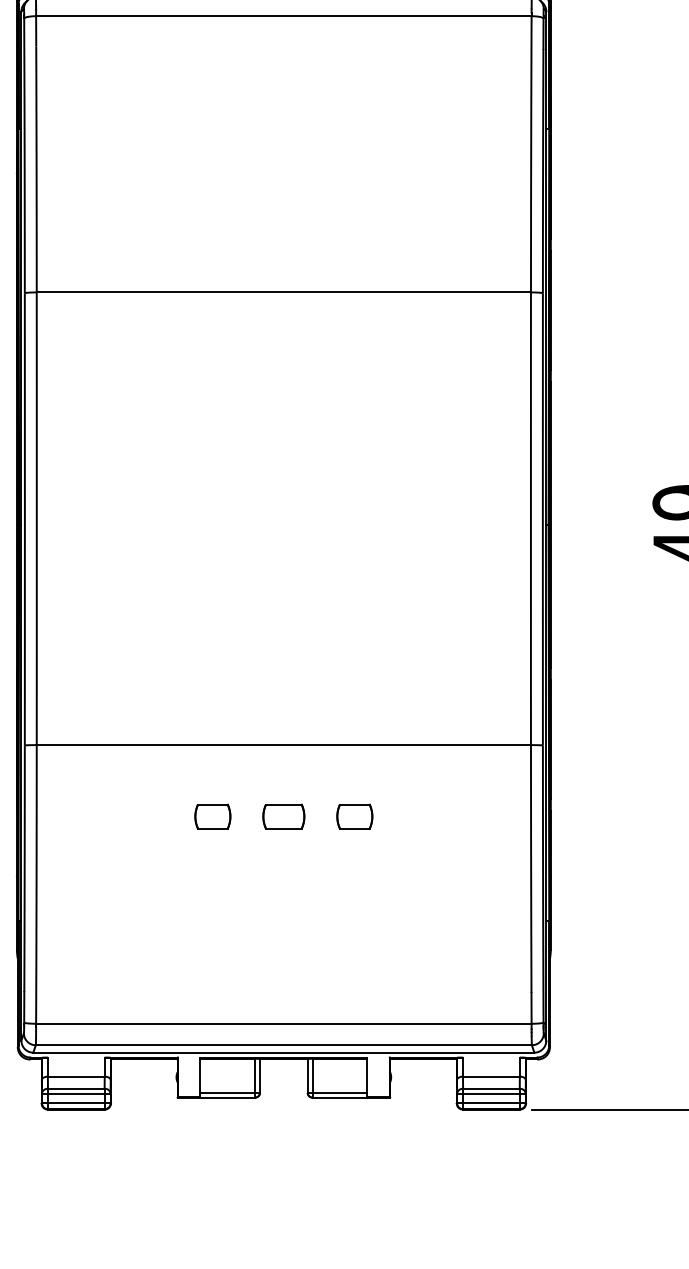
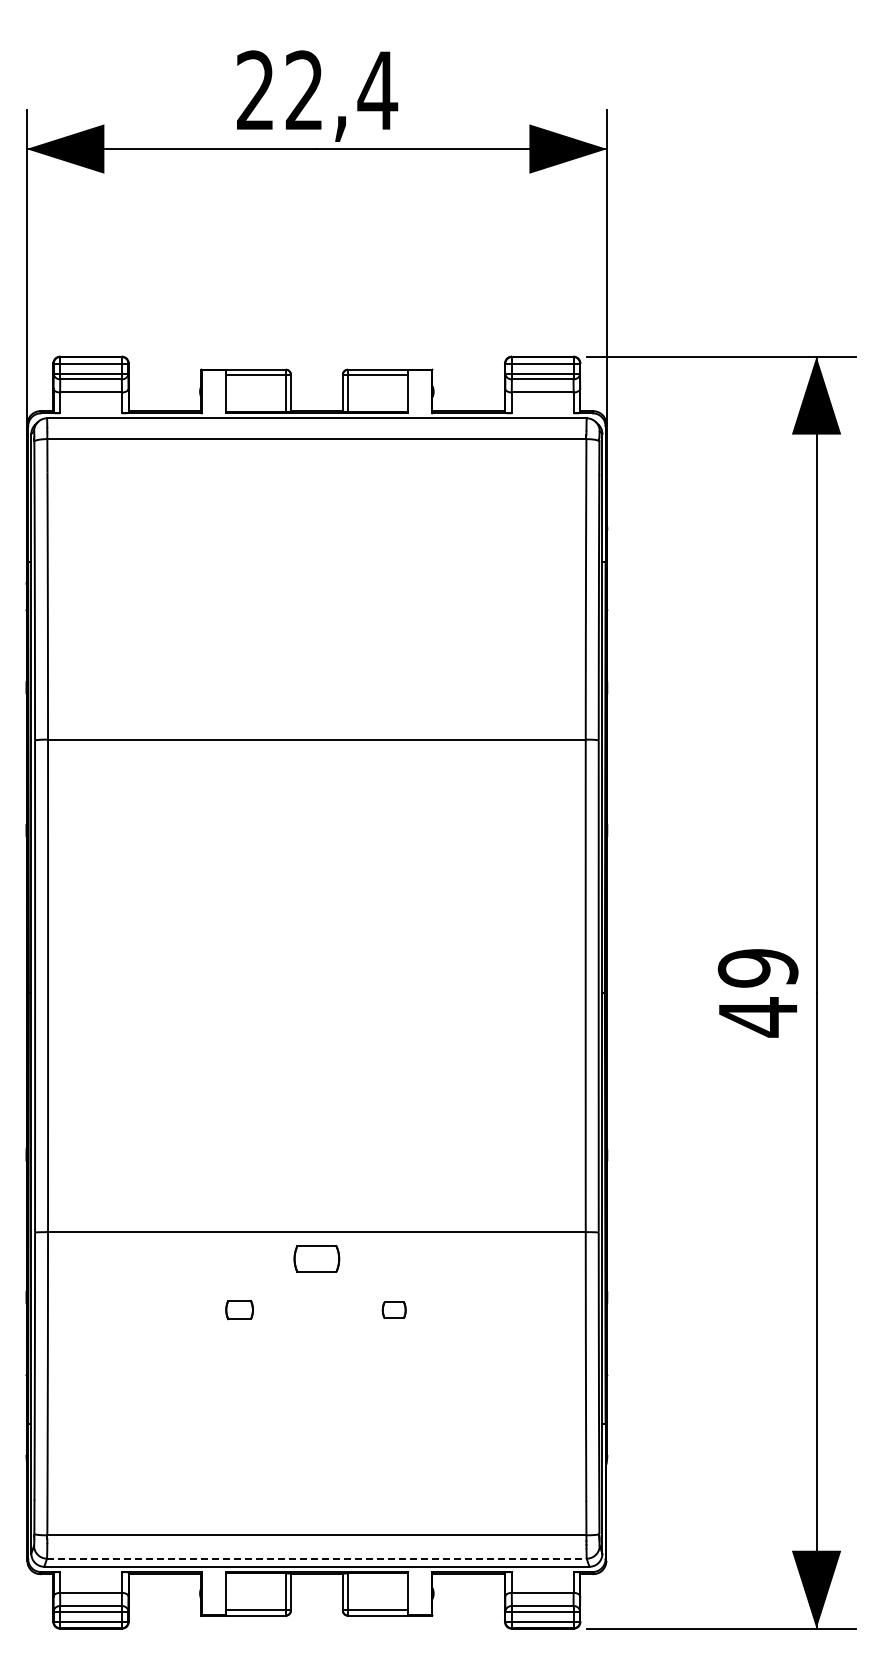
part: (212, 816) -> (239, 1309), size x0.7
part: (283, 816) -> (316, 1258), moved
part: (355, 817) -> (394, 1310), size x0.6
line: (283, 1045) -> (316, 1558), solid -> dashed

